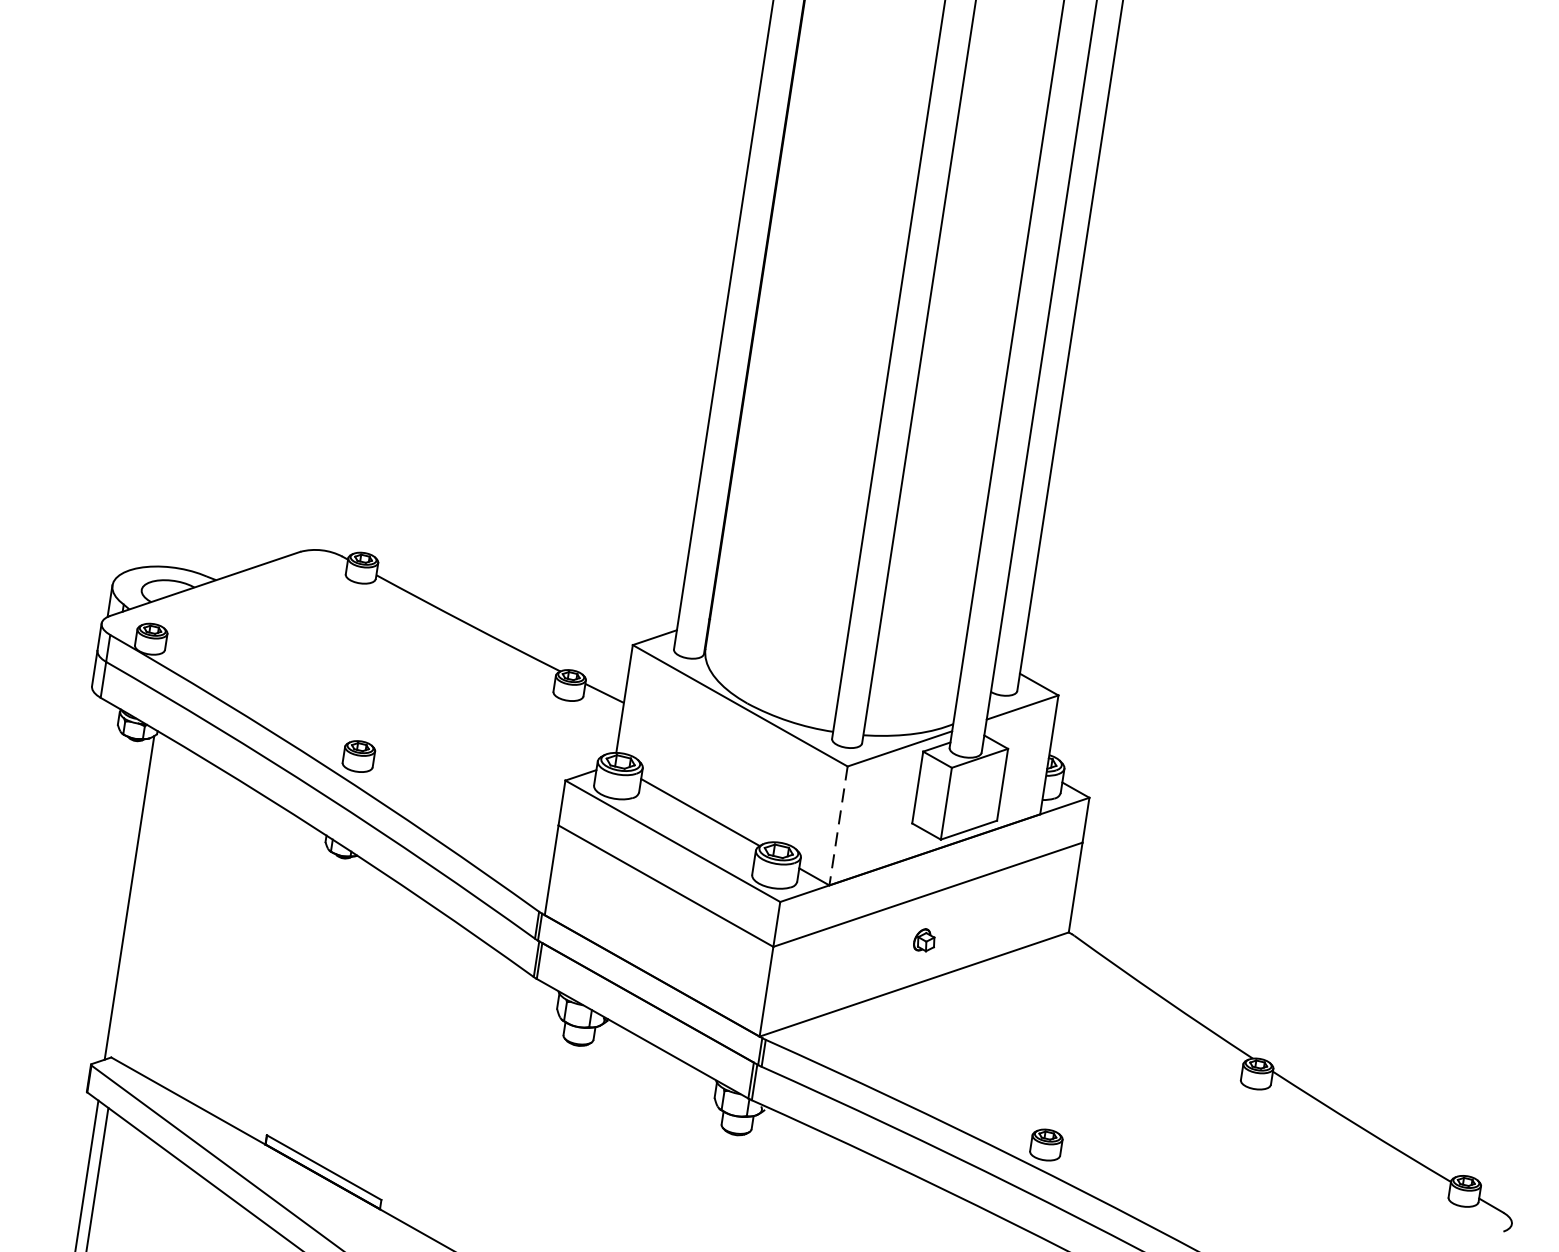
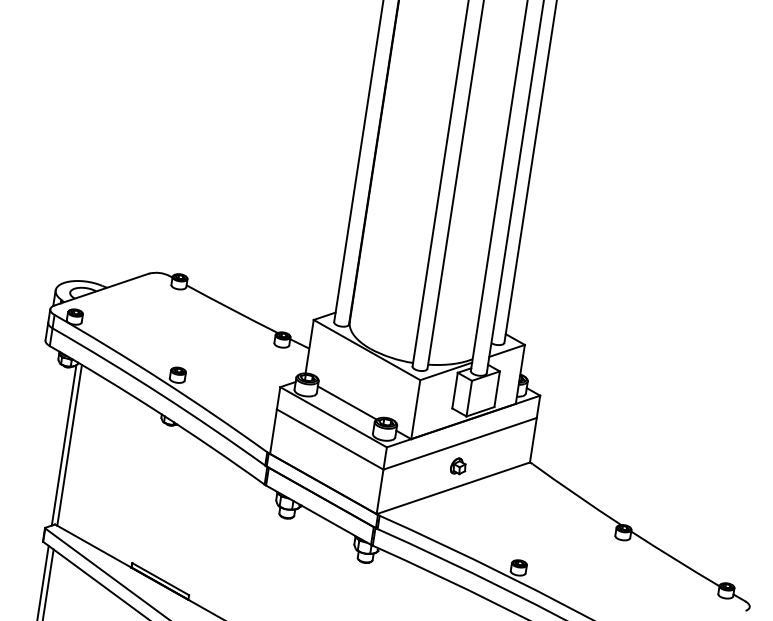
line: (837, 825) -> (415, 409), dashed -> solid
line: (140, 896) -> (69, 444), added
part: (924, 940) -> (458, 466), size x1.43

